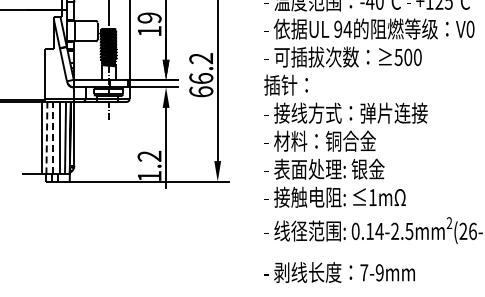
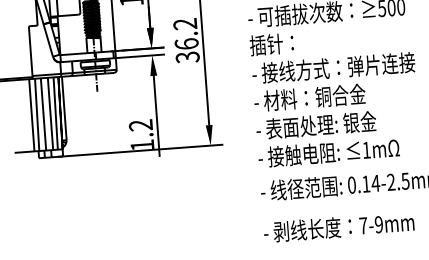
text: (201, 91) -> (187, 56), 66.2 -> 36.2
line: (46, 137) -> (36, 114), dashed -> solid
line: (53, 137) -> (43, 113), dashed -> solid

